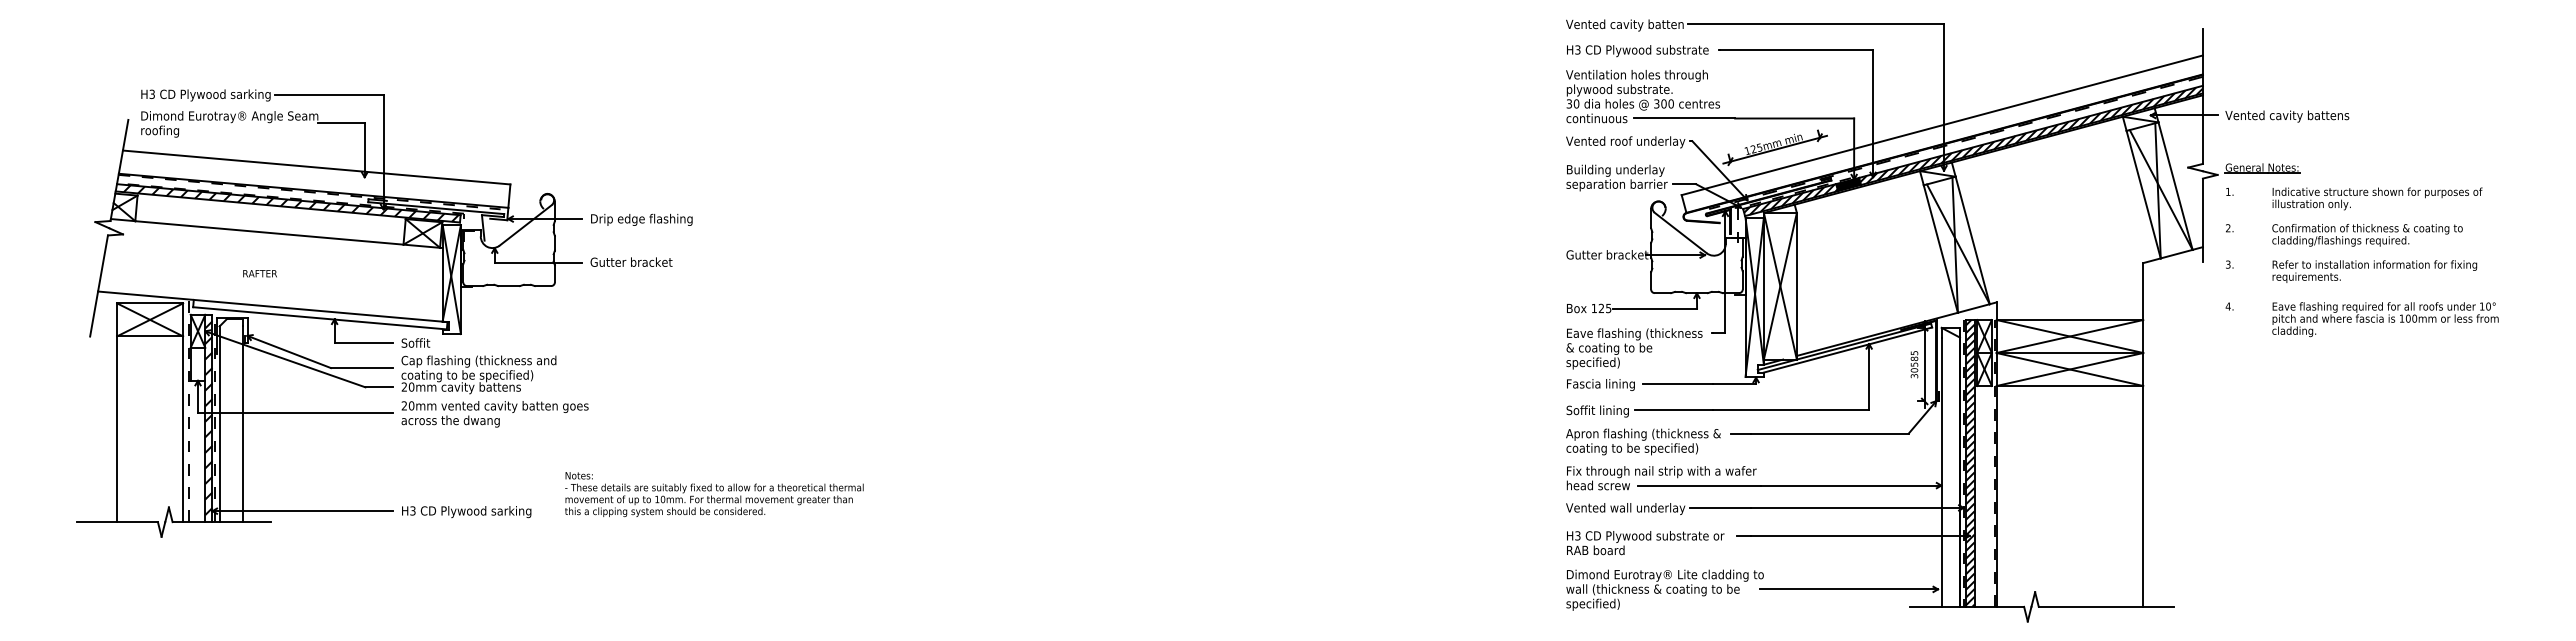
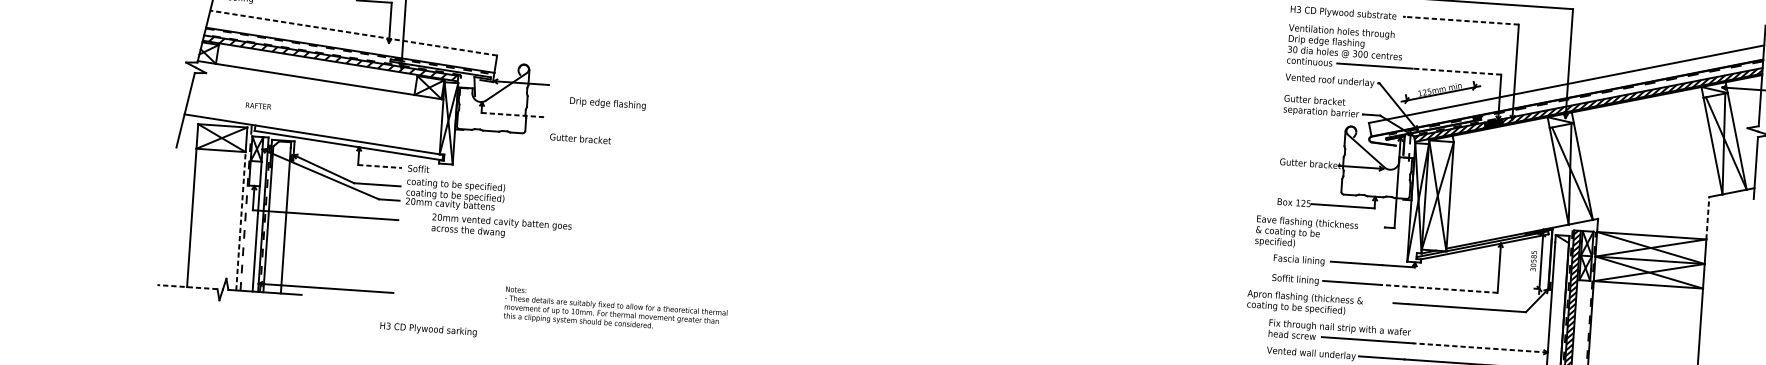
line: (1796, 50) -> (1461, 21), solid -> dashed
text: (1619, 90) -> (1327, 41), plywood substrate. -> Drip edge flashing
line: (1794, 118) -> (1456, 71), solid -> dashed
line: (316, 167) -> (353, 33), solid -> dashed
text: (1615, 170) -> (1320, 101), Building underlay -> Gutter bracket
text: (641, 219) -> (607, 103), moved
text: (631, 261) -> (580, 138), moved
line: (538, 262) -> (514, 115), solid -> dashed
text: (259, 273) -> (258, 105), moved
line: (2143, 291) -> (1707, 218), solid -> dashed
line: (364, 343) -> (380, 166), solid -> dashed
text: (1634, 348) -> (1306, 233), moved
text: (478, 361) -> (464, 185), Cap flashing (thickness and -> coating to be specified)
line: (1790, 410) -> (1439, 288), solid -> dashed
text: (494, 414) -> (501, 227), moved
hatch: (208, 418) -> (260, 214), removed
line: (183, 429) -> (241, 221), solid -> dashed
text: (1643, 441) -> (1304, 302), moved
line: (1850, 485) -> (1479, 347), solid -> dashed
text: (714, 494) -> (616, 310), moved
text: (466, 512) -> (428, 330), moved
line: (117, 522) -> (187, 287), solid -> dashed

